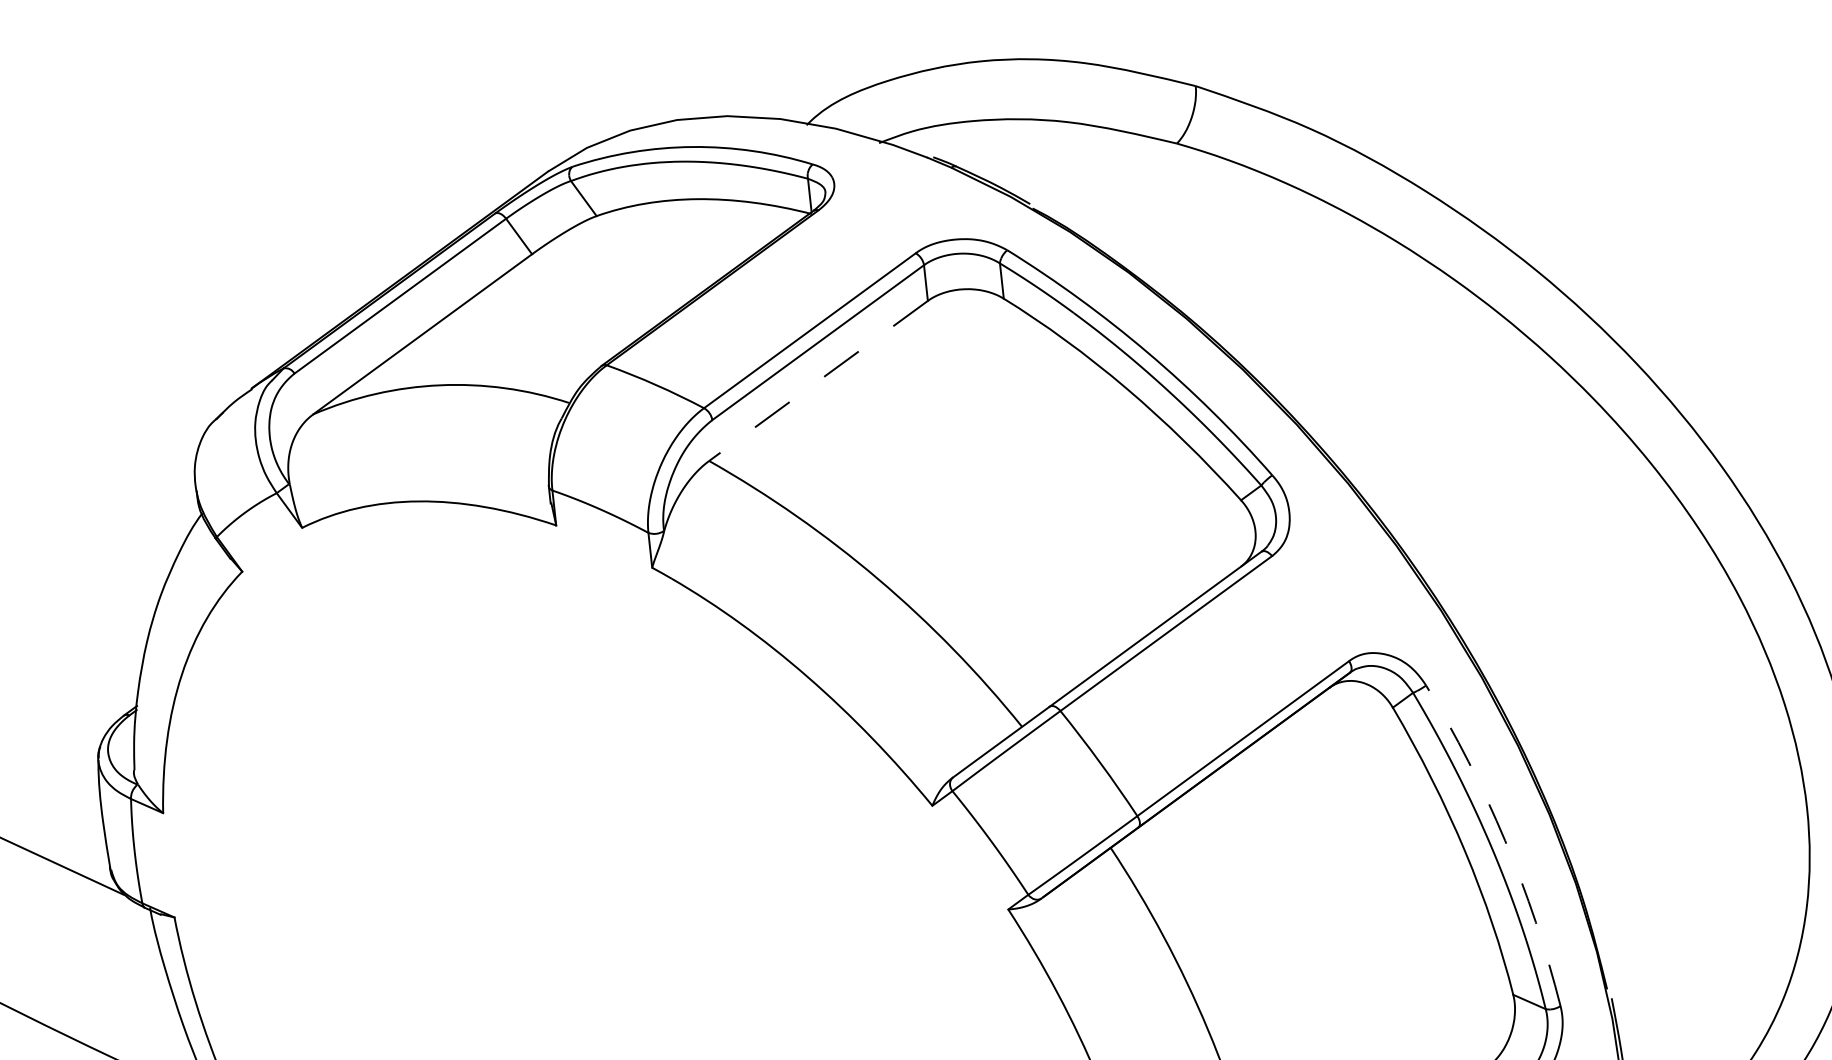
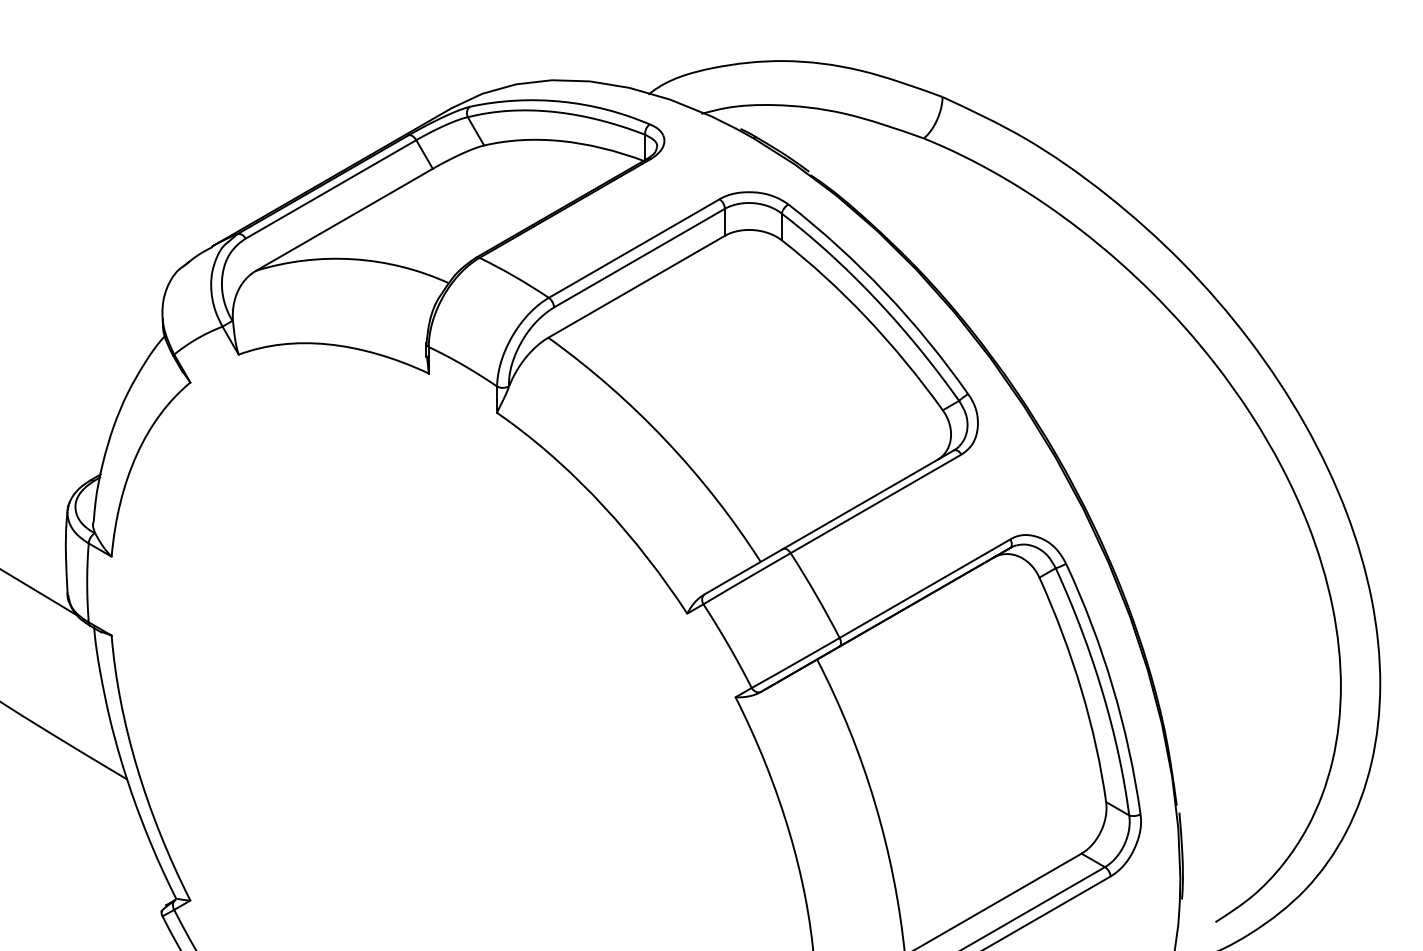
line: (818, 380) -> (636, 286), dashed -> solid
arc: (1505, 841) -> (1112, 686), dashed -> solid

